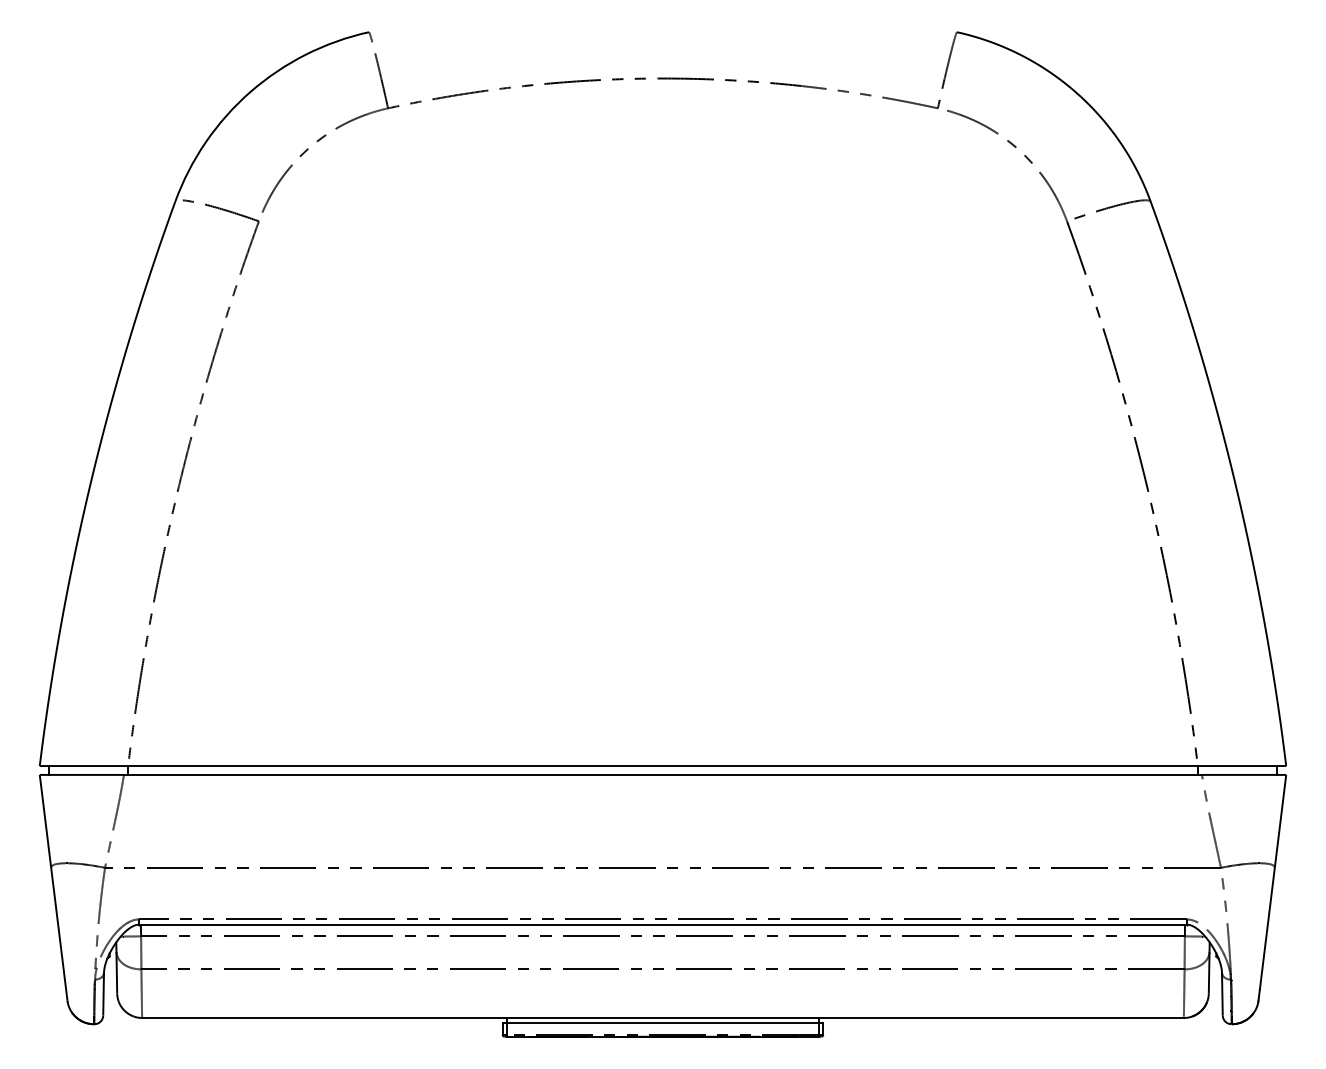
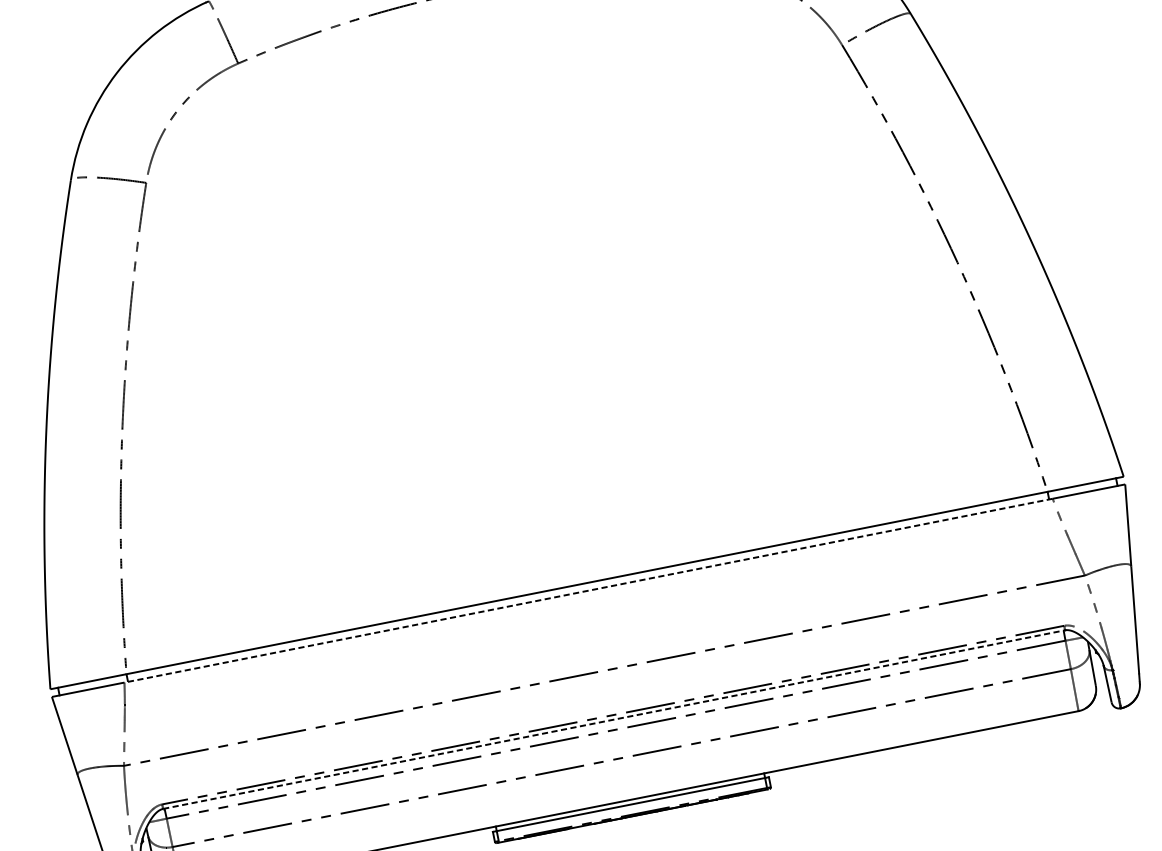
line: (662, 774) -> (588, 590), solid -> dashed
line: (663, 924) -> (614, 719), solid -> dashed

